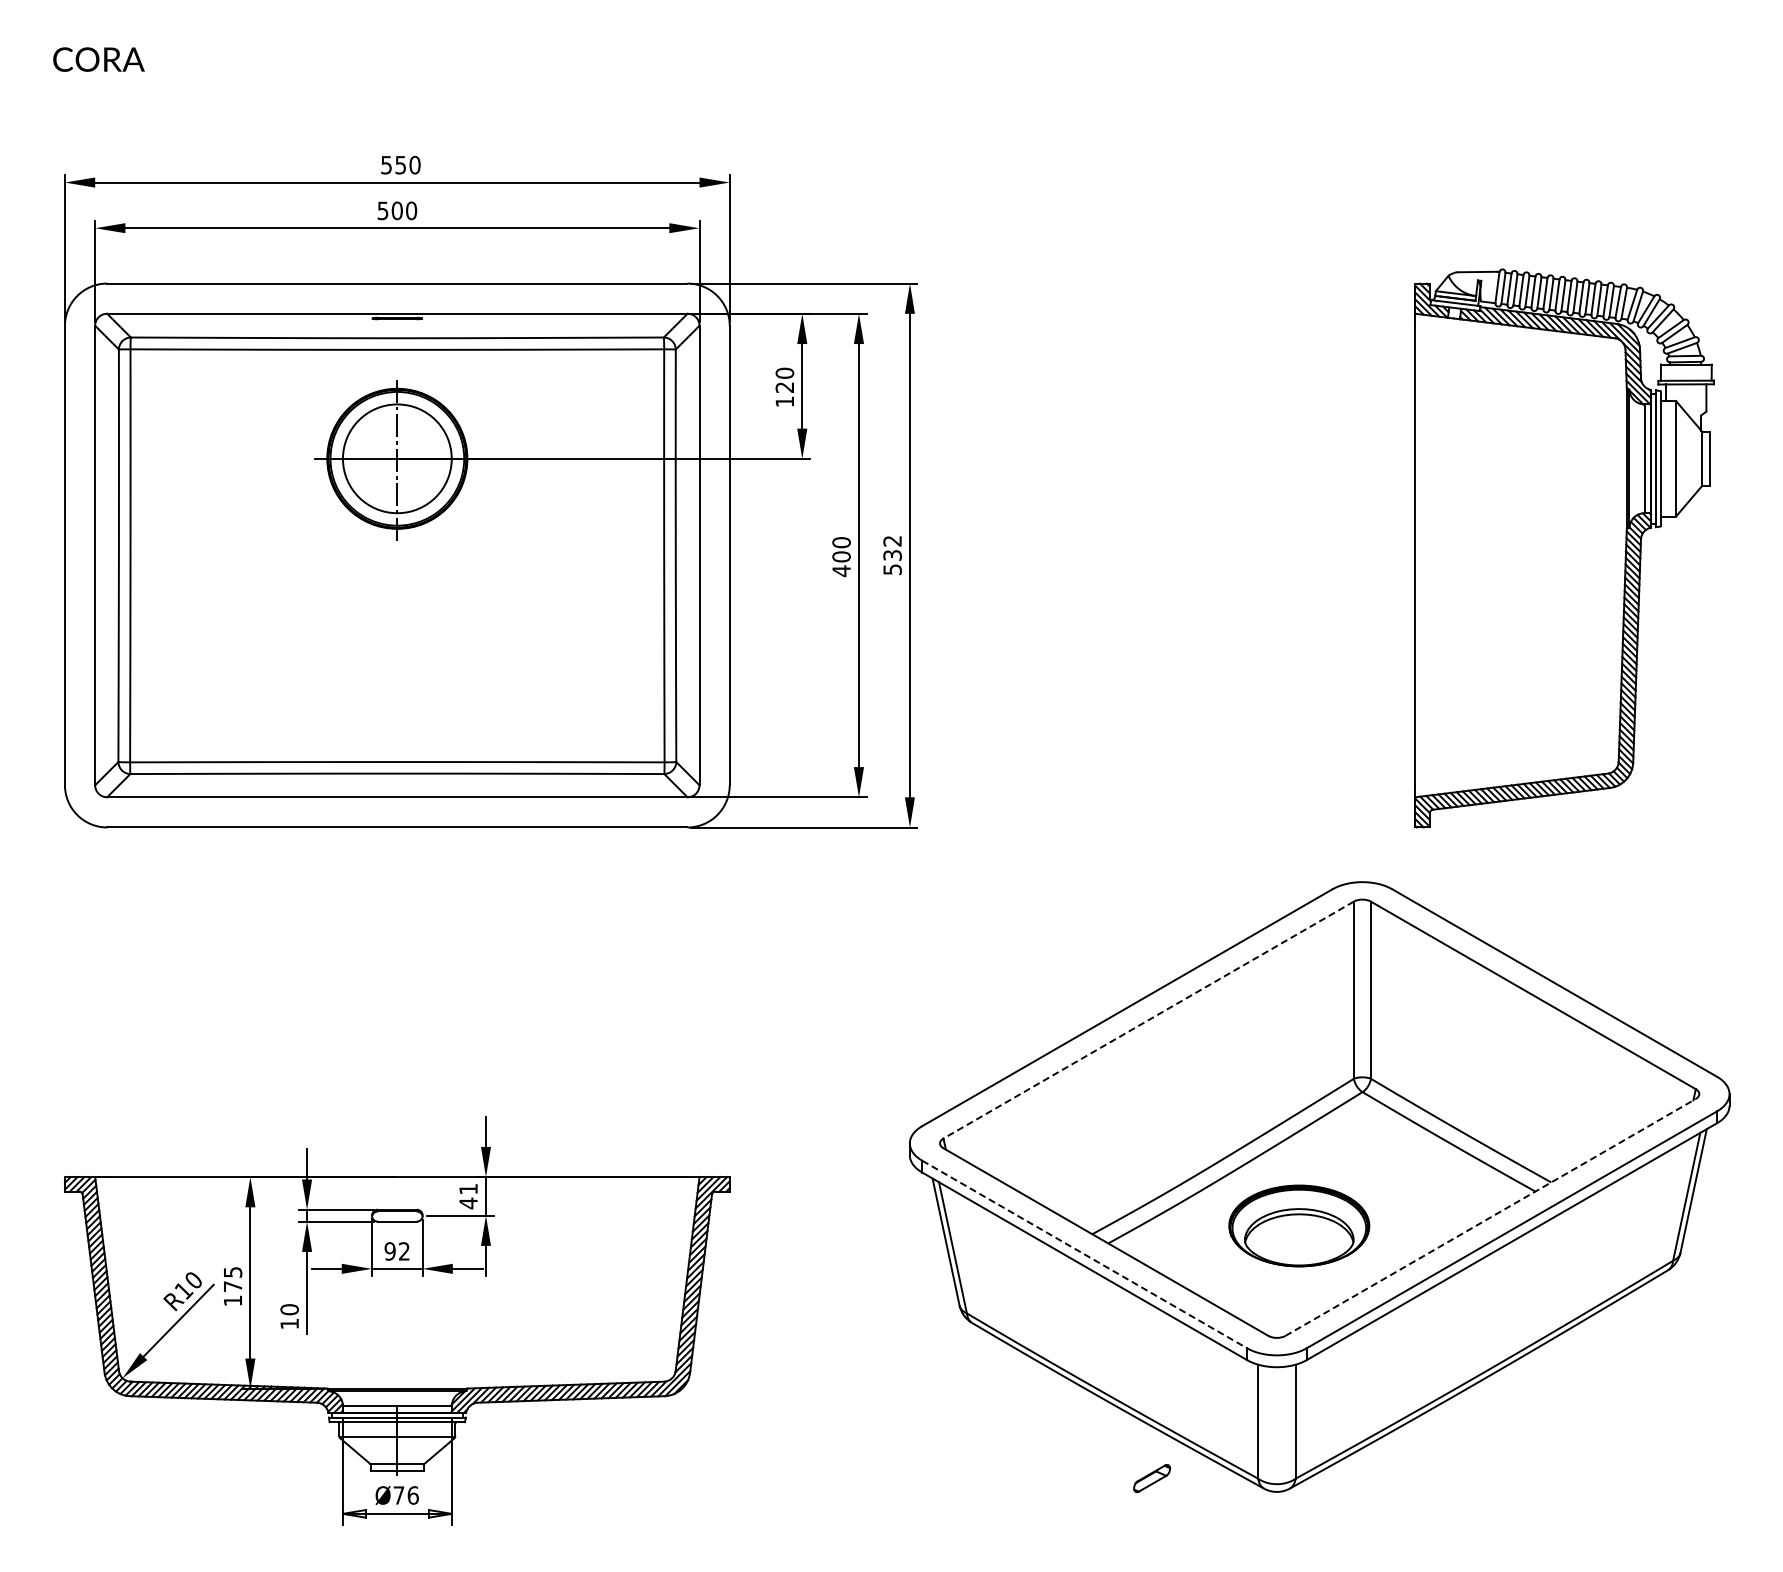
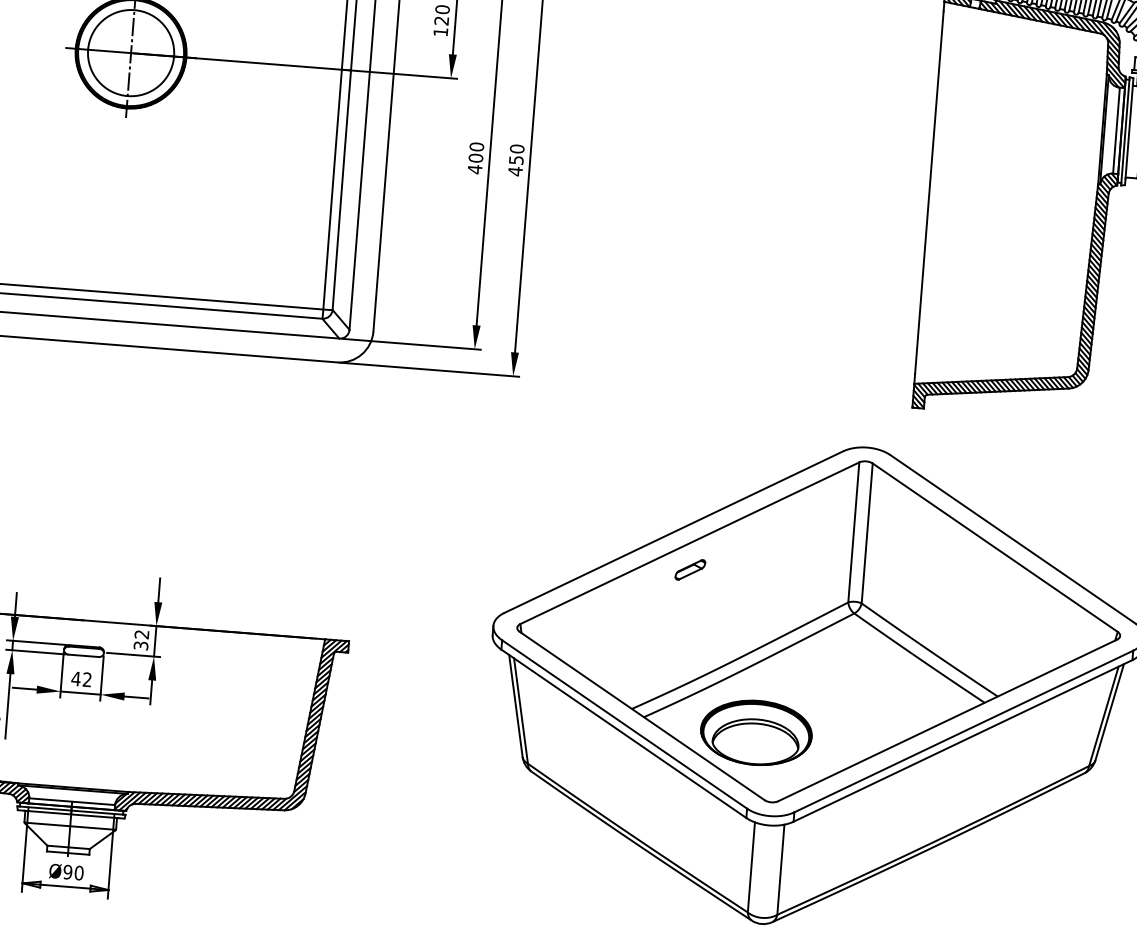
text: (892, 555) -> (516, 160), 532 -> 450
line: (1148, 1020) -> (689, 543), dashed -> solid
text: (468, 1196) -> (141, 640), 41 -> 32
line: (1490, 1217) -> (947, 720), dashed -> solid
part: (1299, 1225) -> (756, 732), moved
text: (390, 1251) -> (76, 678), 92 -> 42
line: (1084, 1254) -> (624, 724), dashed -> solid
part: (1151, 1478) -> (689, 569), moved
text: (405, 1495) -> (73, 872), Ø76 -> Ø90

